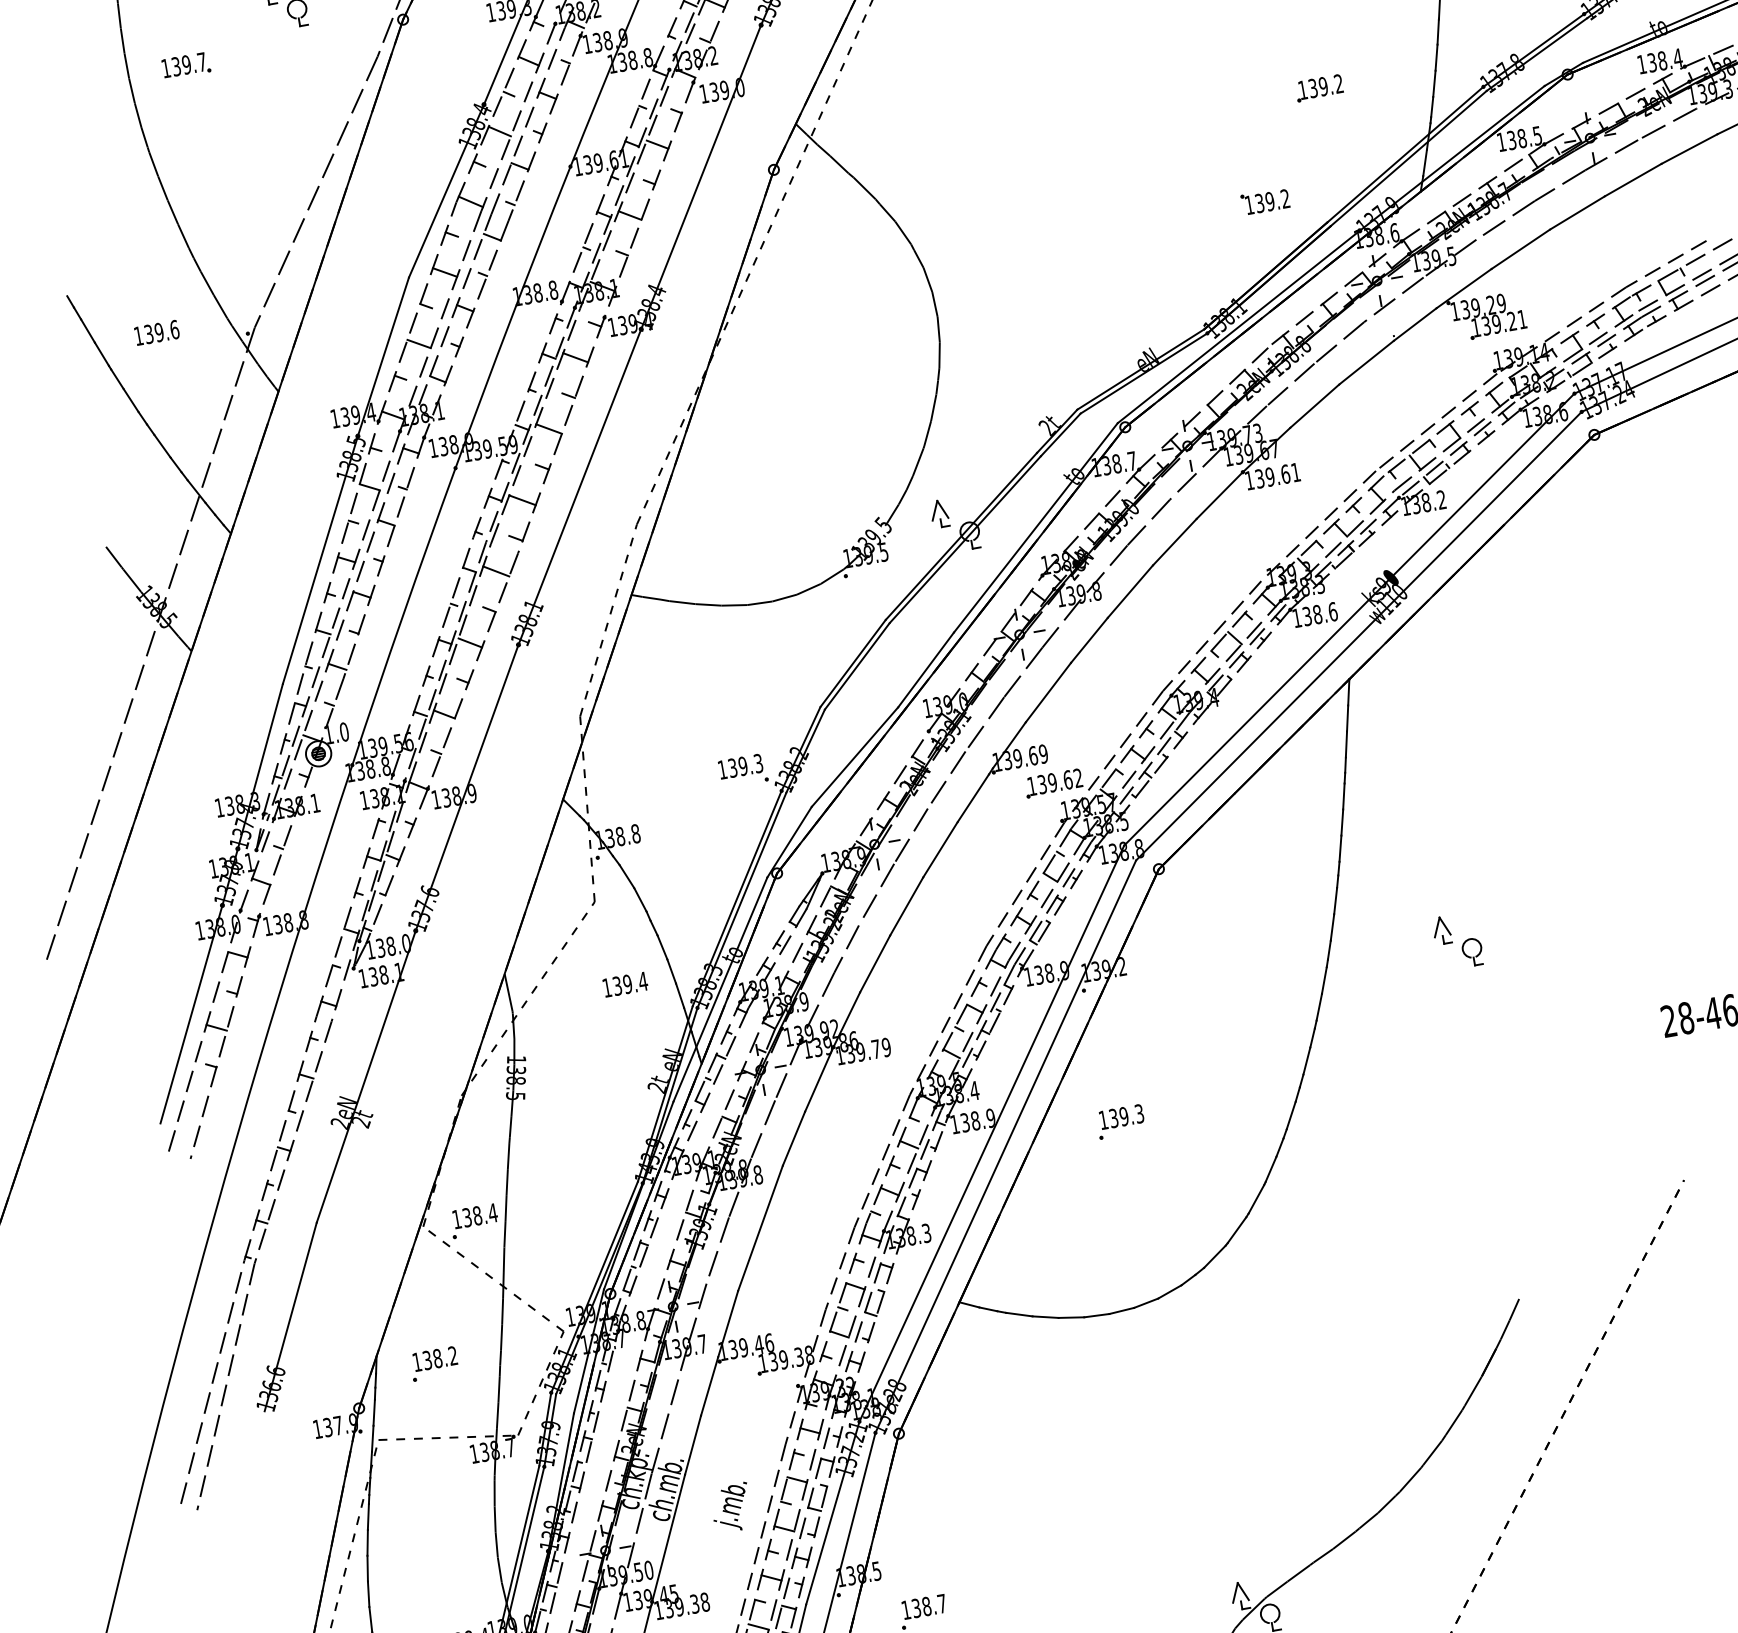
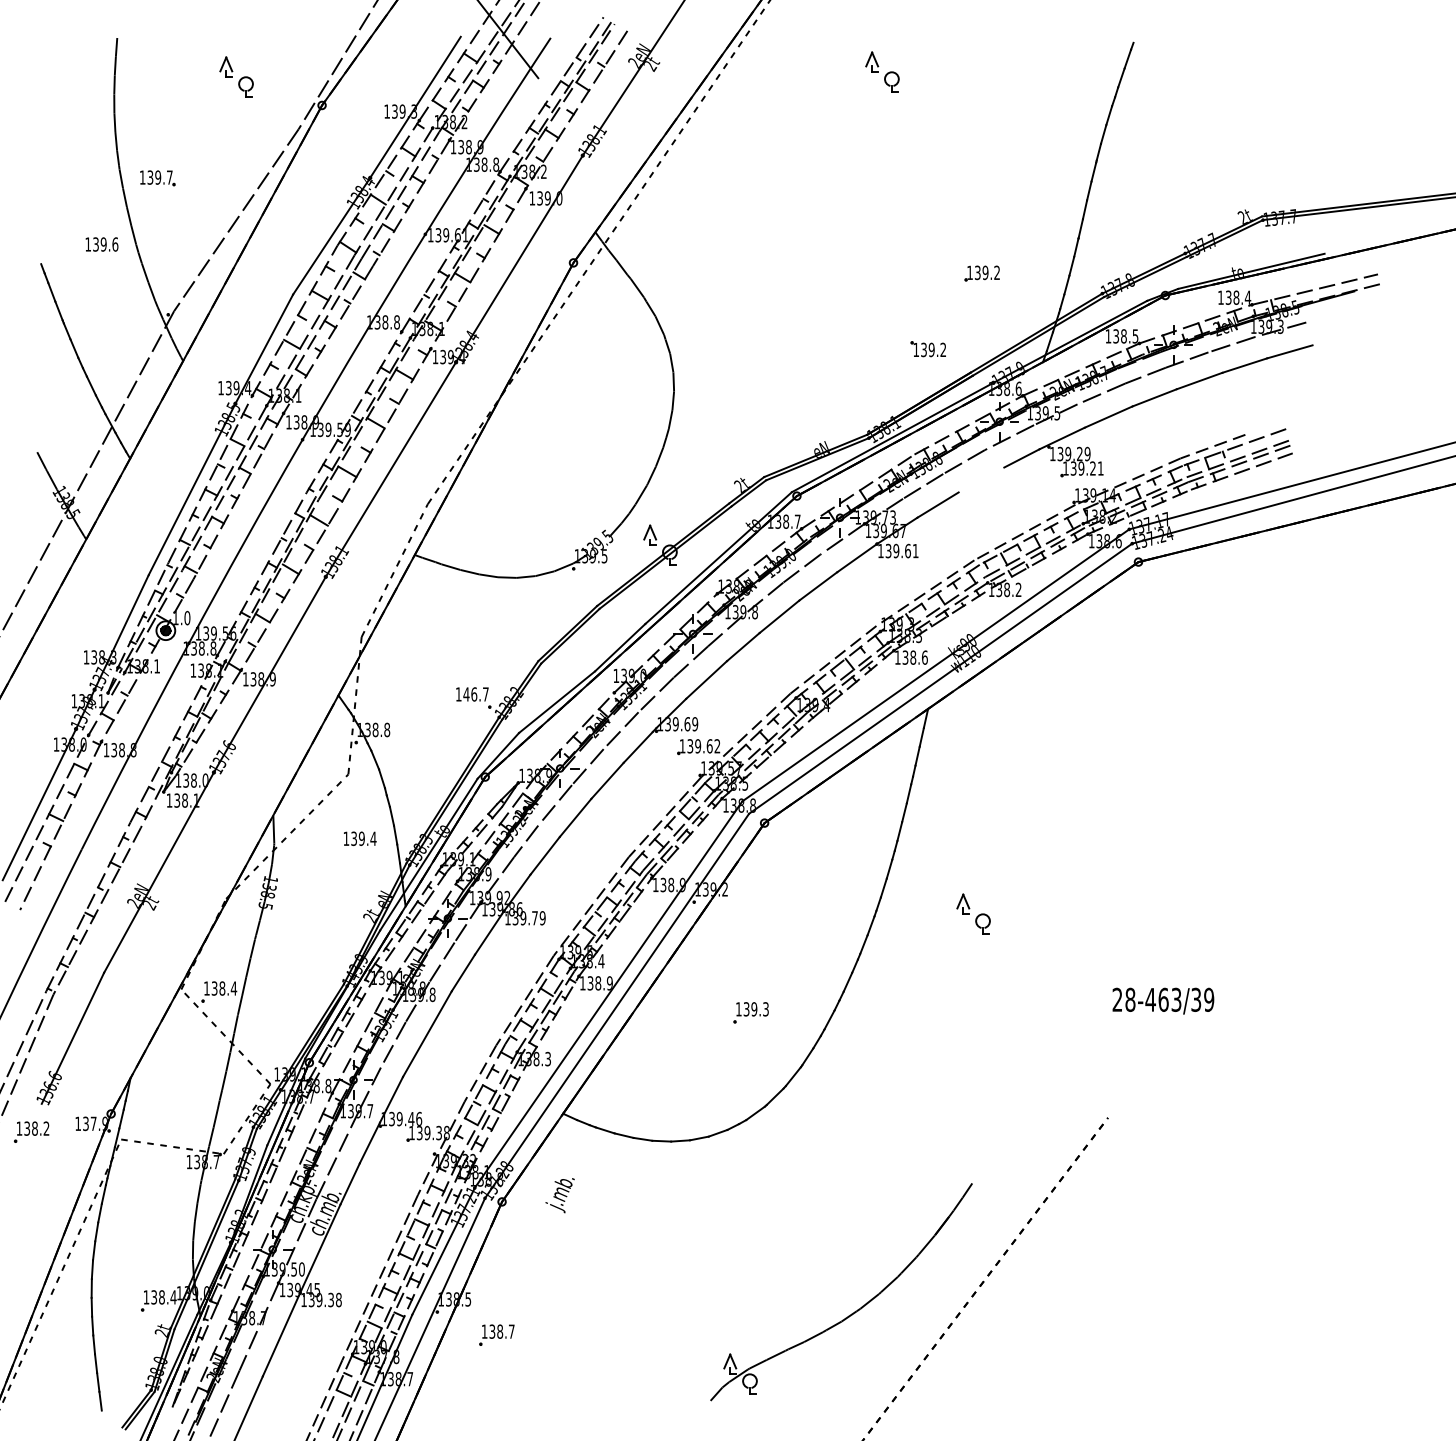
part: (185, 66) -> (157, 178), moved
text: (156, 332) -> (101, 244), moved
line: (1366, 361) -> (981, 479), removed
text: (744, 766) -> (475, 694), 139.3 -> 146.7
part: (1119, 1121) -> (750, 1012), moved
part: (433, 1363) -> (31, 1131), moved
text: (730, 1508) -> (559, 1195), moved

